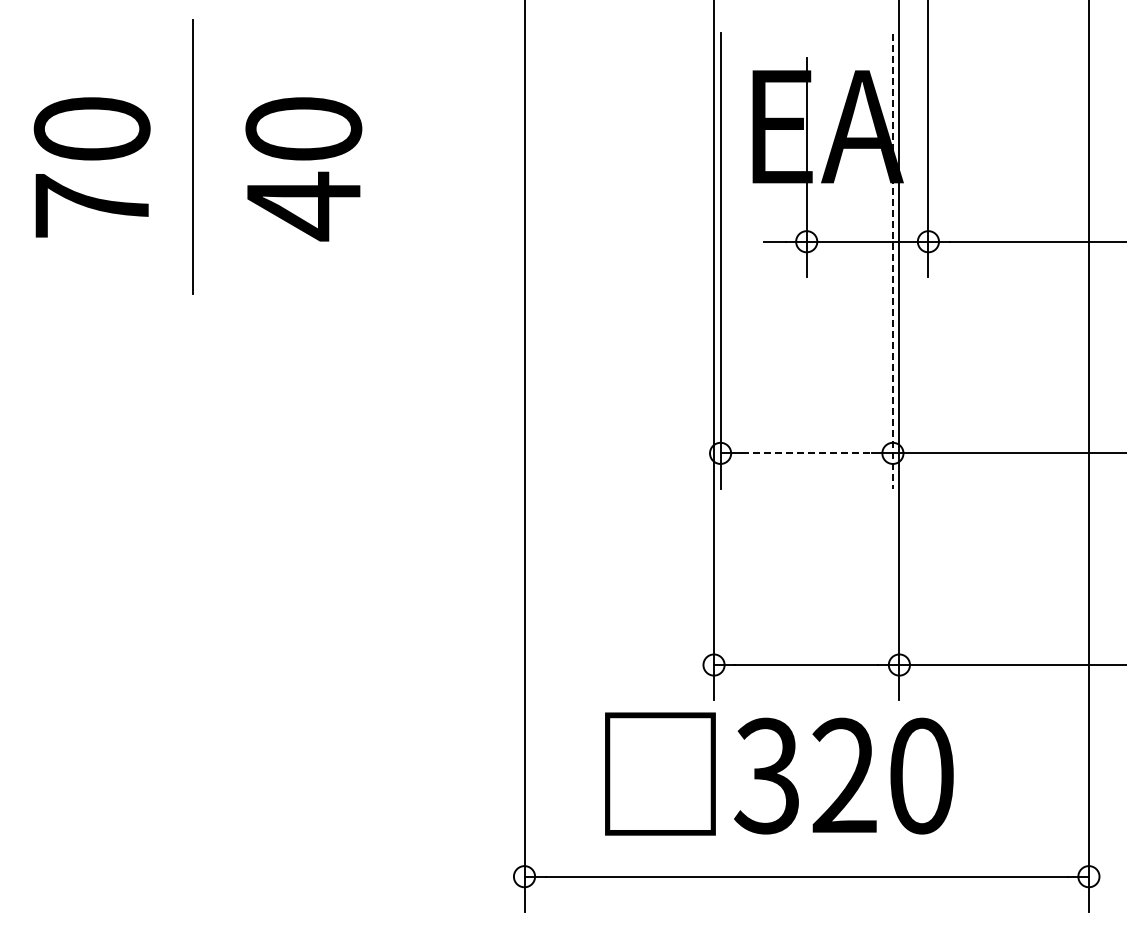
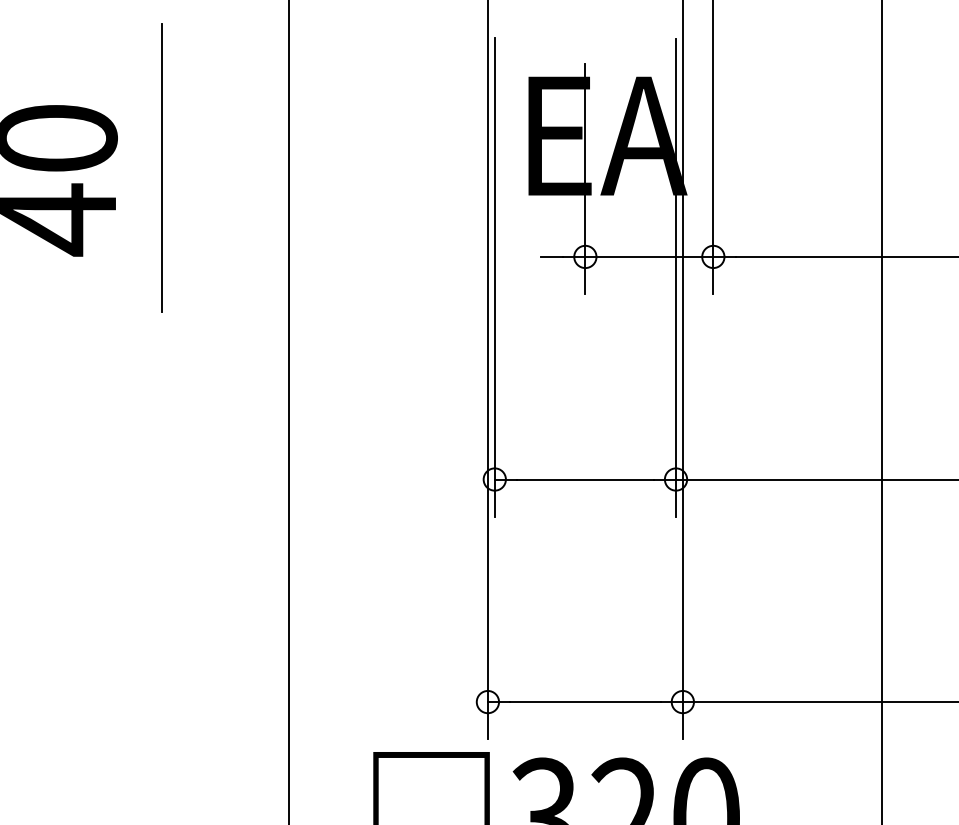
line: (404, 156) -> (162, 167), added
line: (892, 261) -> (675, 277), dashed -> solid
line: (807, 453) -> (586, 479), dashed -> solid

